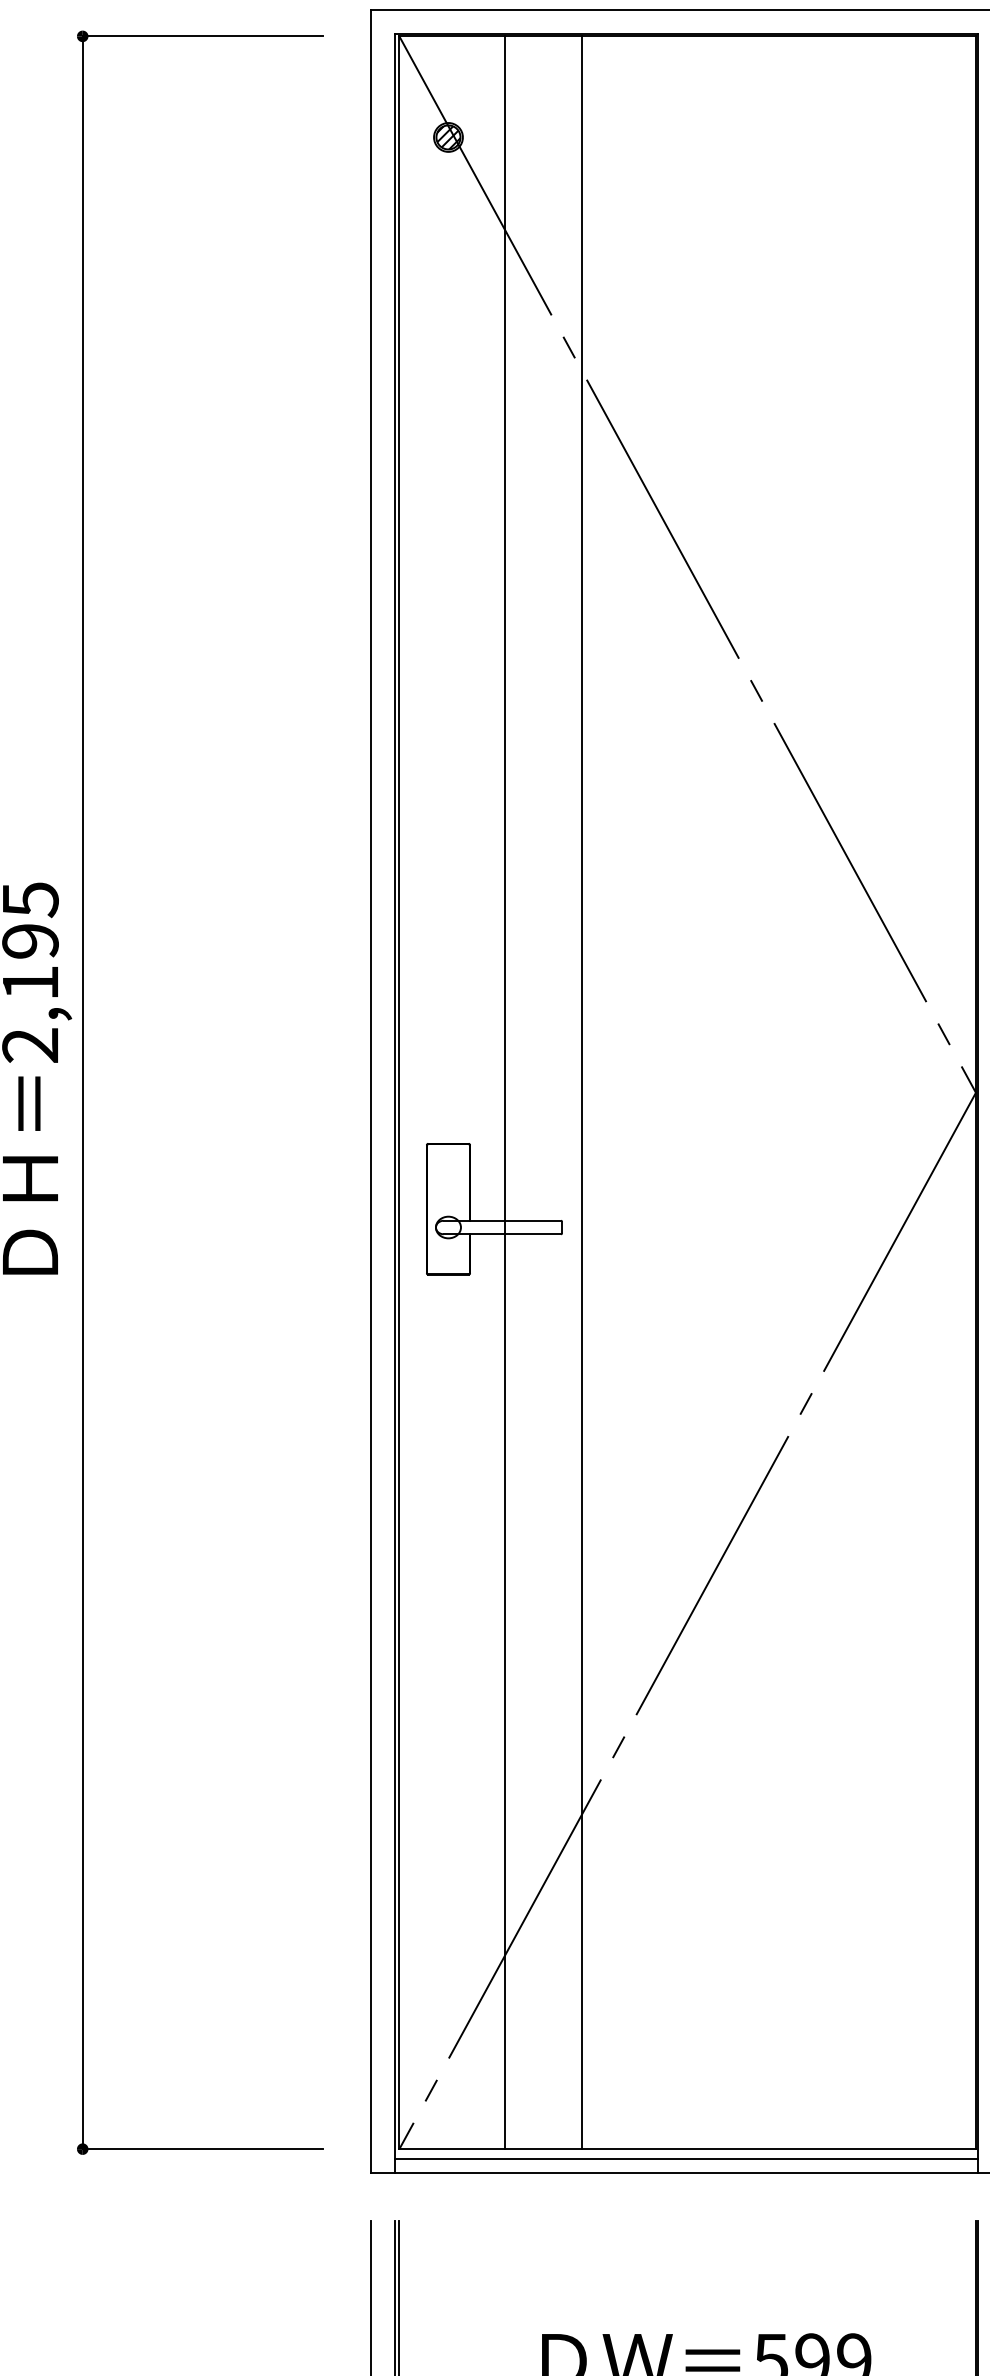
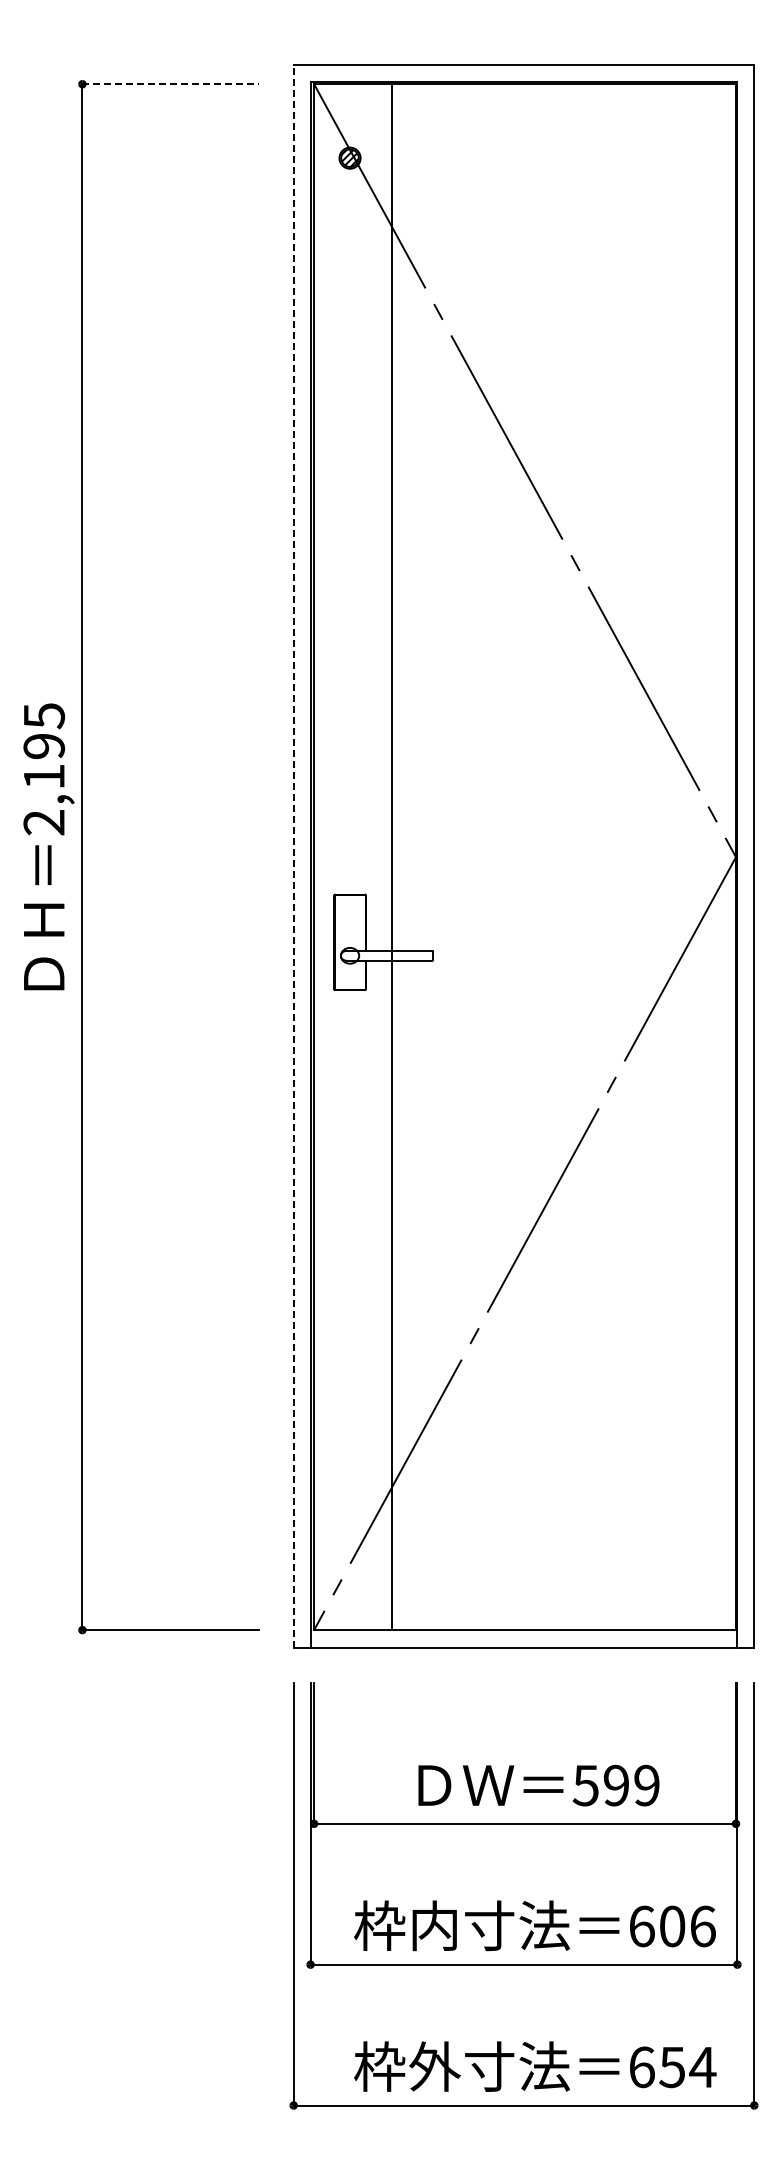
line: (203, 36) -> (170, 84), solid -> dashed
line: (371, 1090) -> (293, 855), solid -> dashed
line: (581, 1093) -> (447, 857), removed
line: (685, 2159) -> (523, 1637), removed

